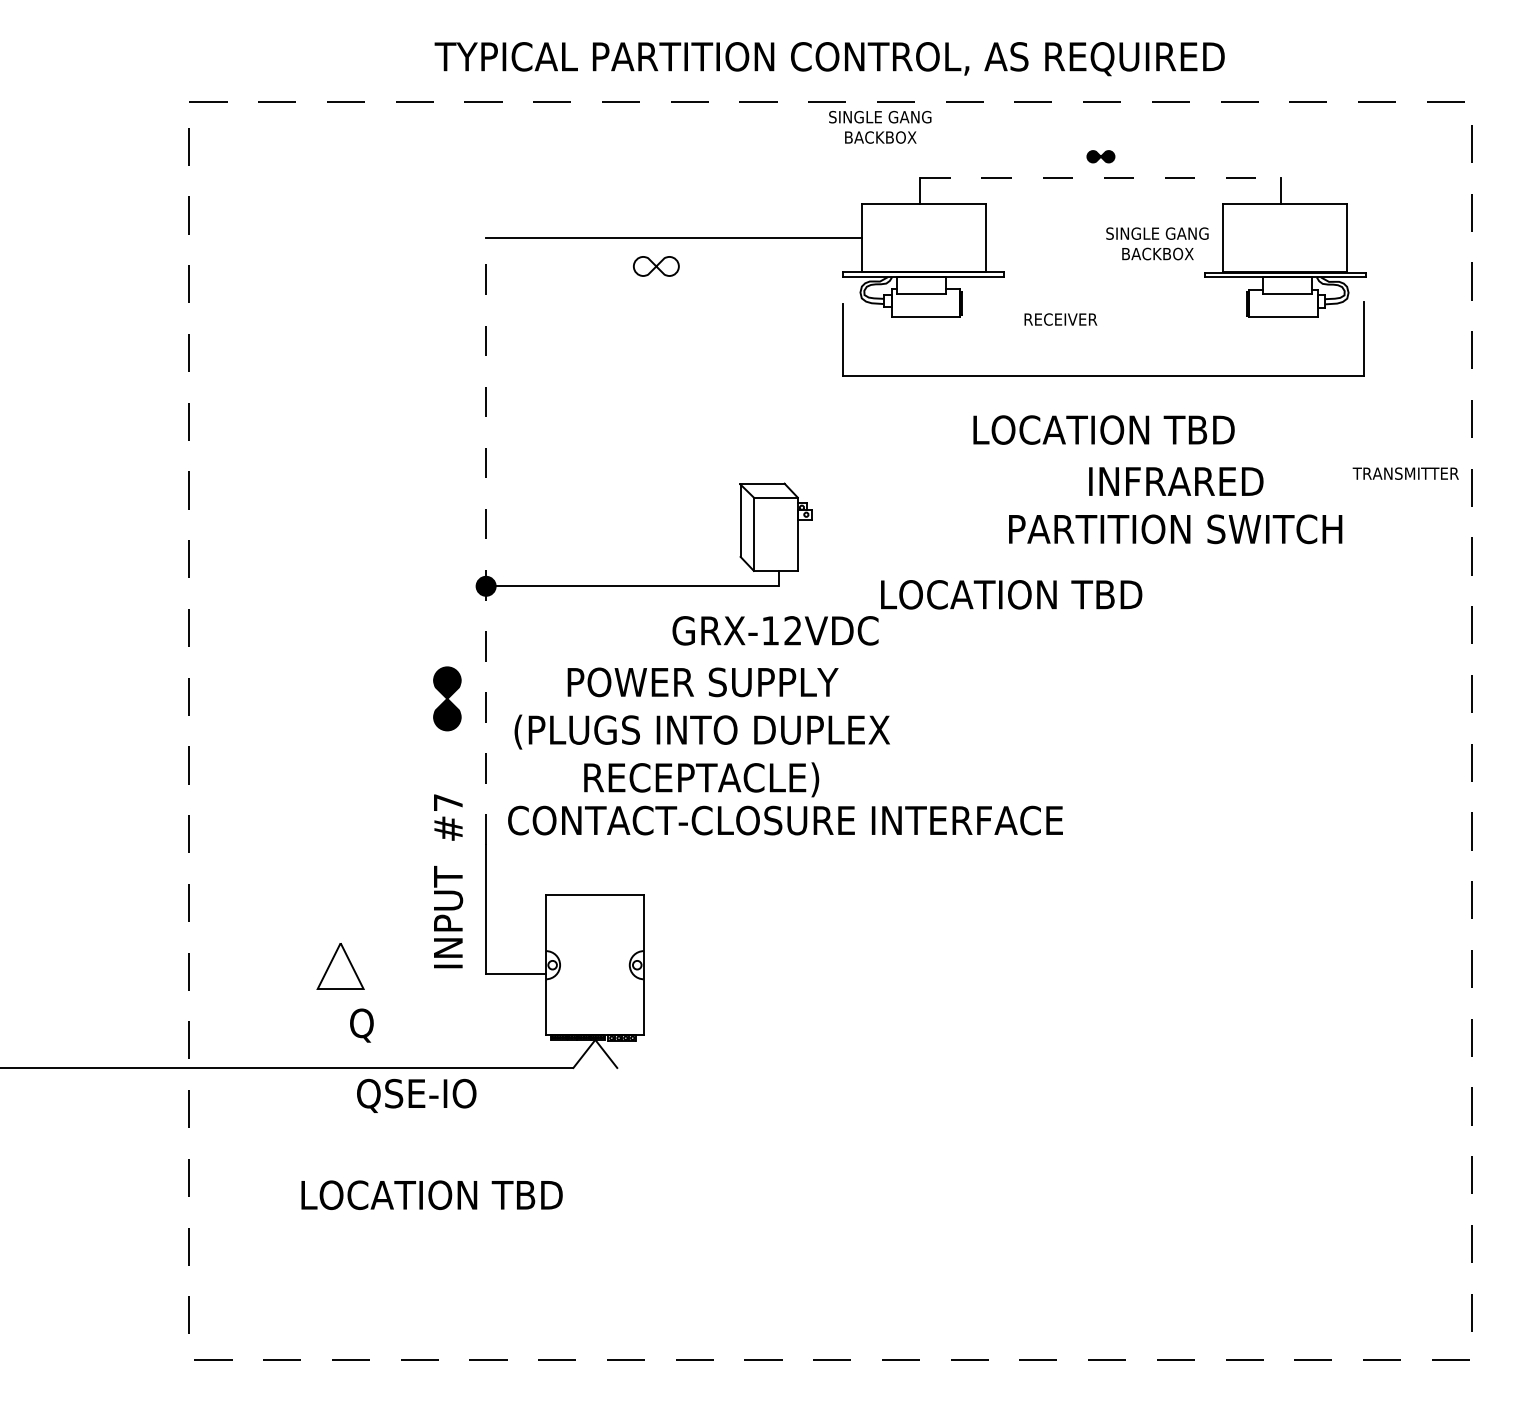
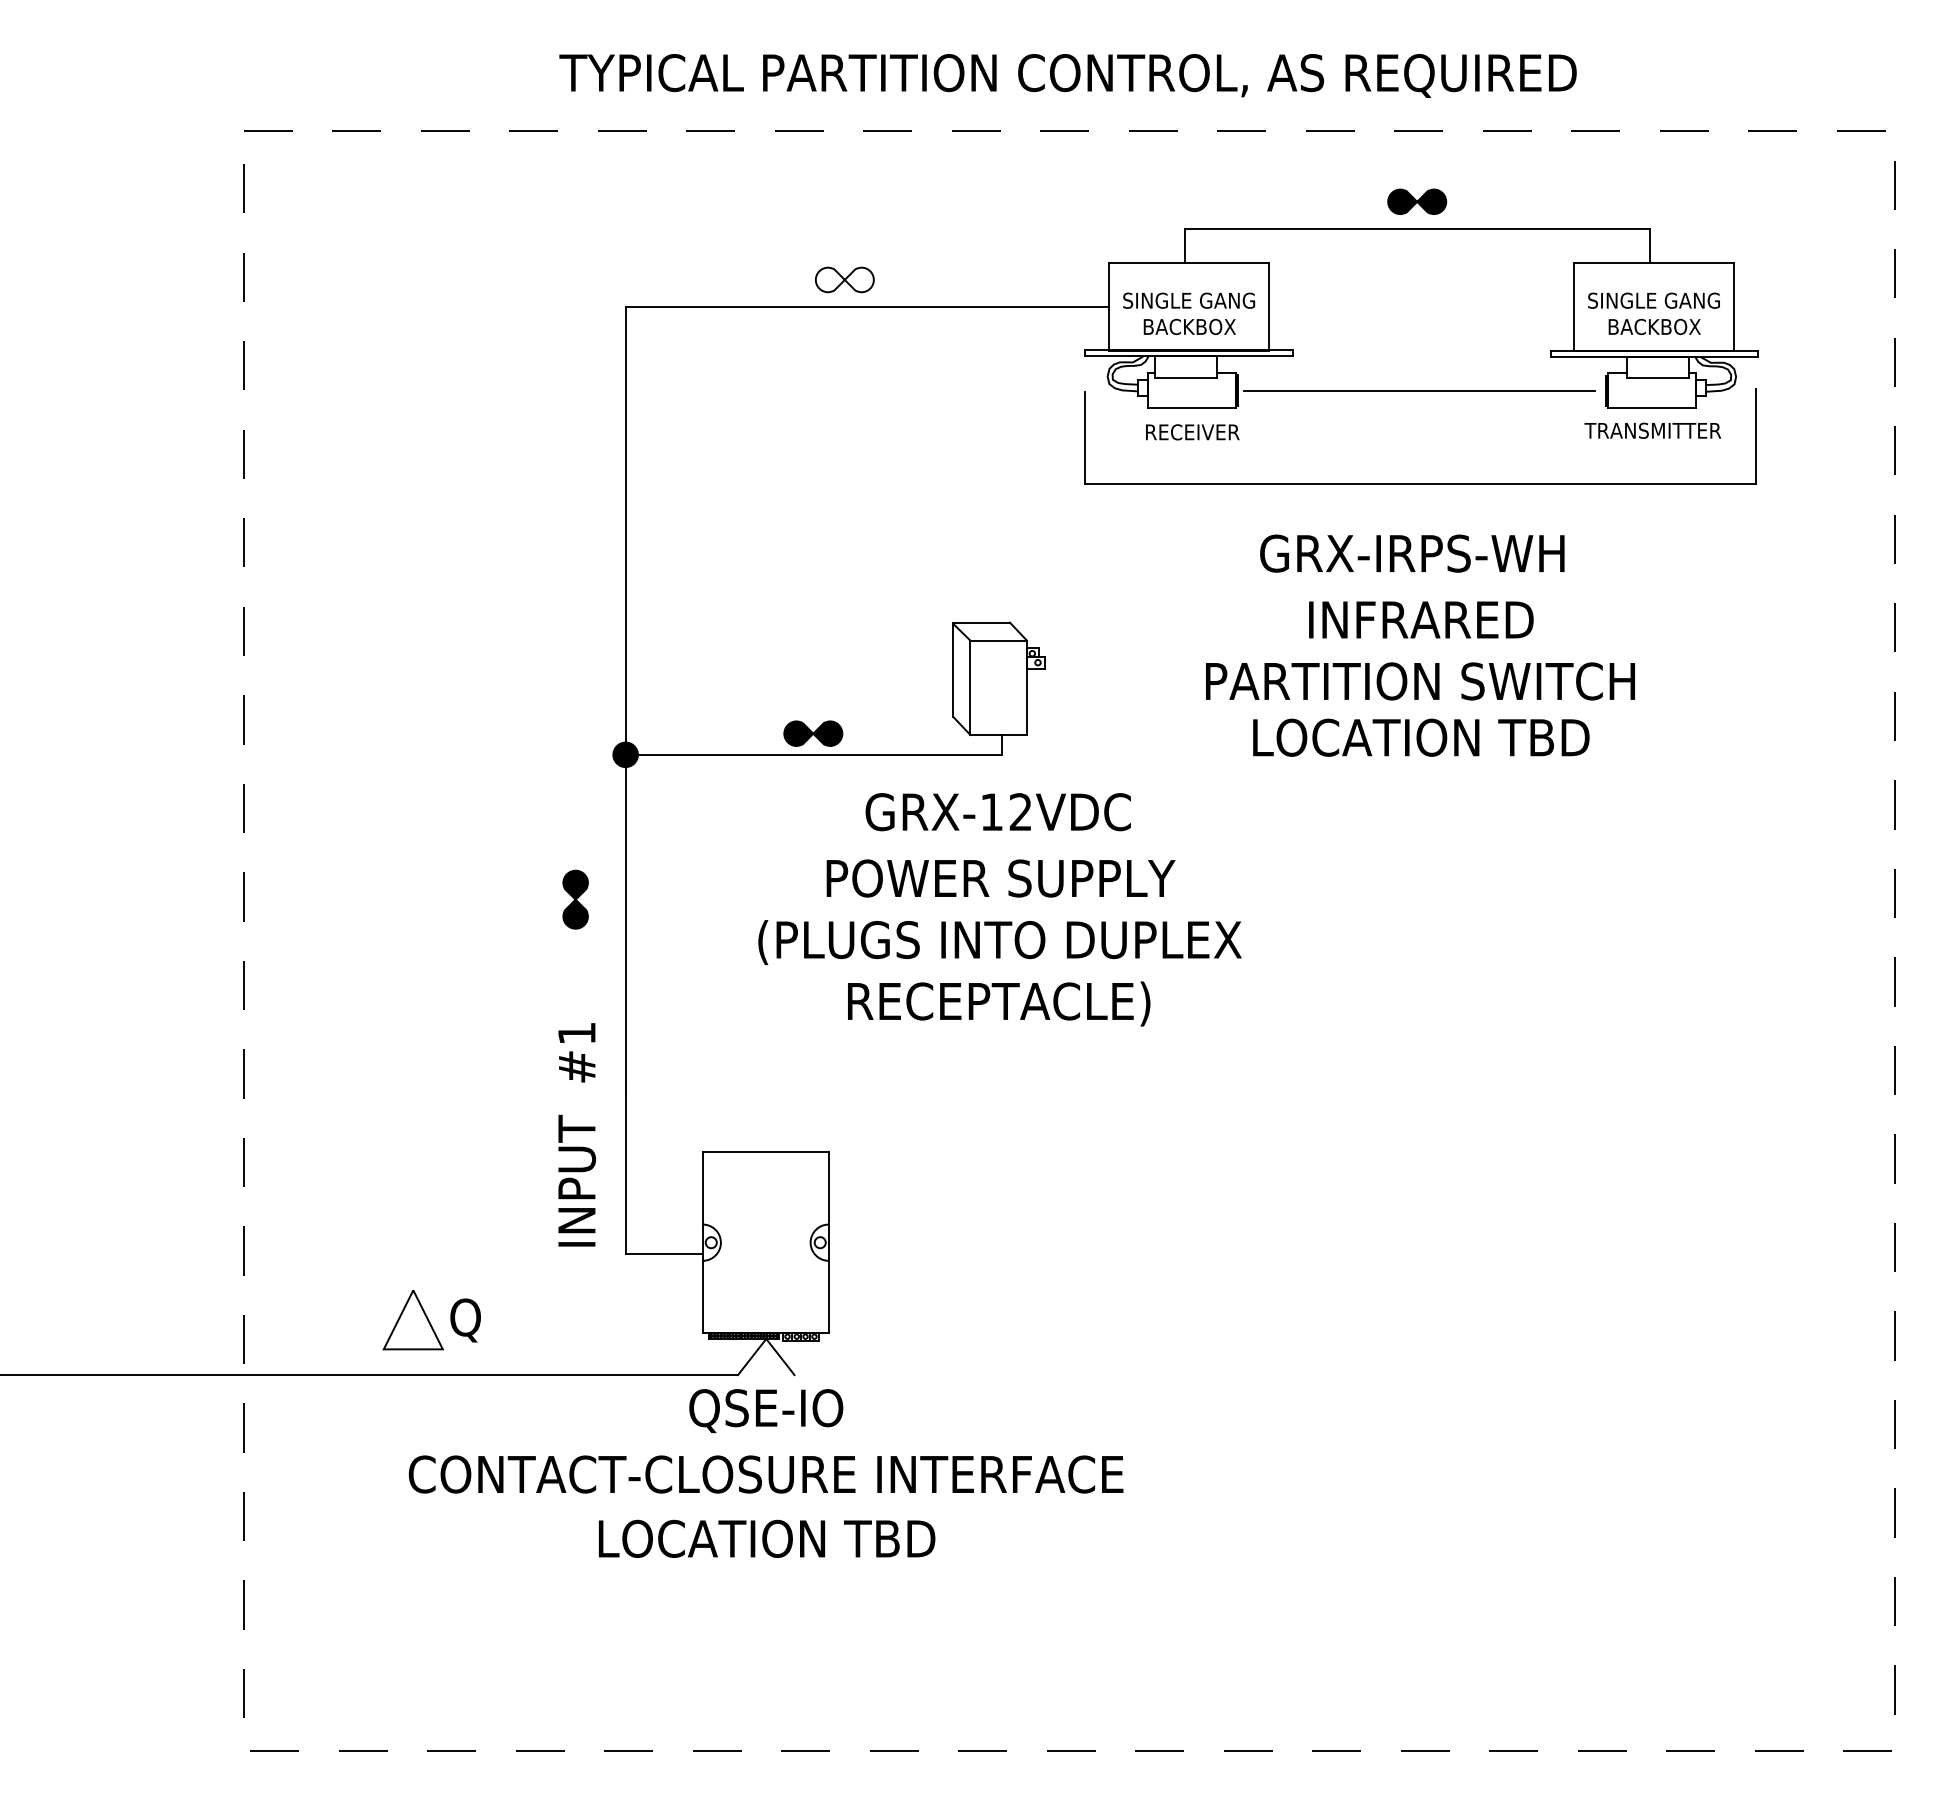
text: (879, 127) -> (1188, 313), moved
part: (1101, 156) -> (1417, 201), size x1.67
line: (1101, 178) -> (1417, 229), dashed -> solid
text: (1157, 243) -> (1653, 313), moved
part: (656, 266) -> (844, 279), moved
line: (1102, 304) -> (1419, 391), added
text: (1060, 319) -> (1192, 432), moved
text: (1104, 429) -> (1421, 553), LOCATION TBD -> GRX-IRPS-WH
text: (1405, 473) -> (1652, 430), moved
text: (1175, 505) -> (1420, 650), moved
line: (486, 541) -> (625, 697), dashed -> solid
part: (632, 569) -> (813, 733), added
text: (1011, 594) -> (1421, 737), moved
part: (447, 698) -> (575, 899), size x0.71
text: (701, 732) -> (999, 942), moved
text: (447, 802) -> (576, 1033), #7 -> #1
text: (785, 820) -> (765, 1474), moved
part: (340, 966) -> (412, 1320), moved
text: (416, 1096) -> (766, 1411), moved
text: (432, 1194) -> (767, 1538), moved

